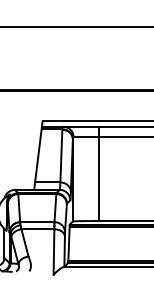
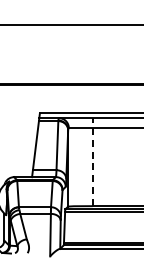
line: (98, 174) -> (92, 162), solid -> dashed

